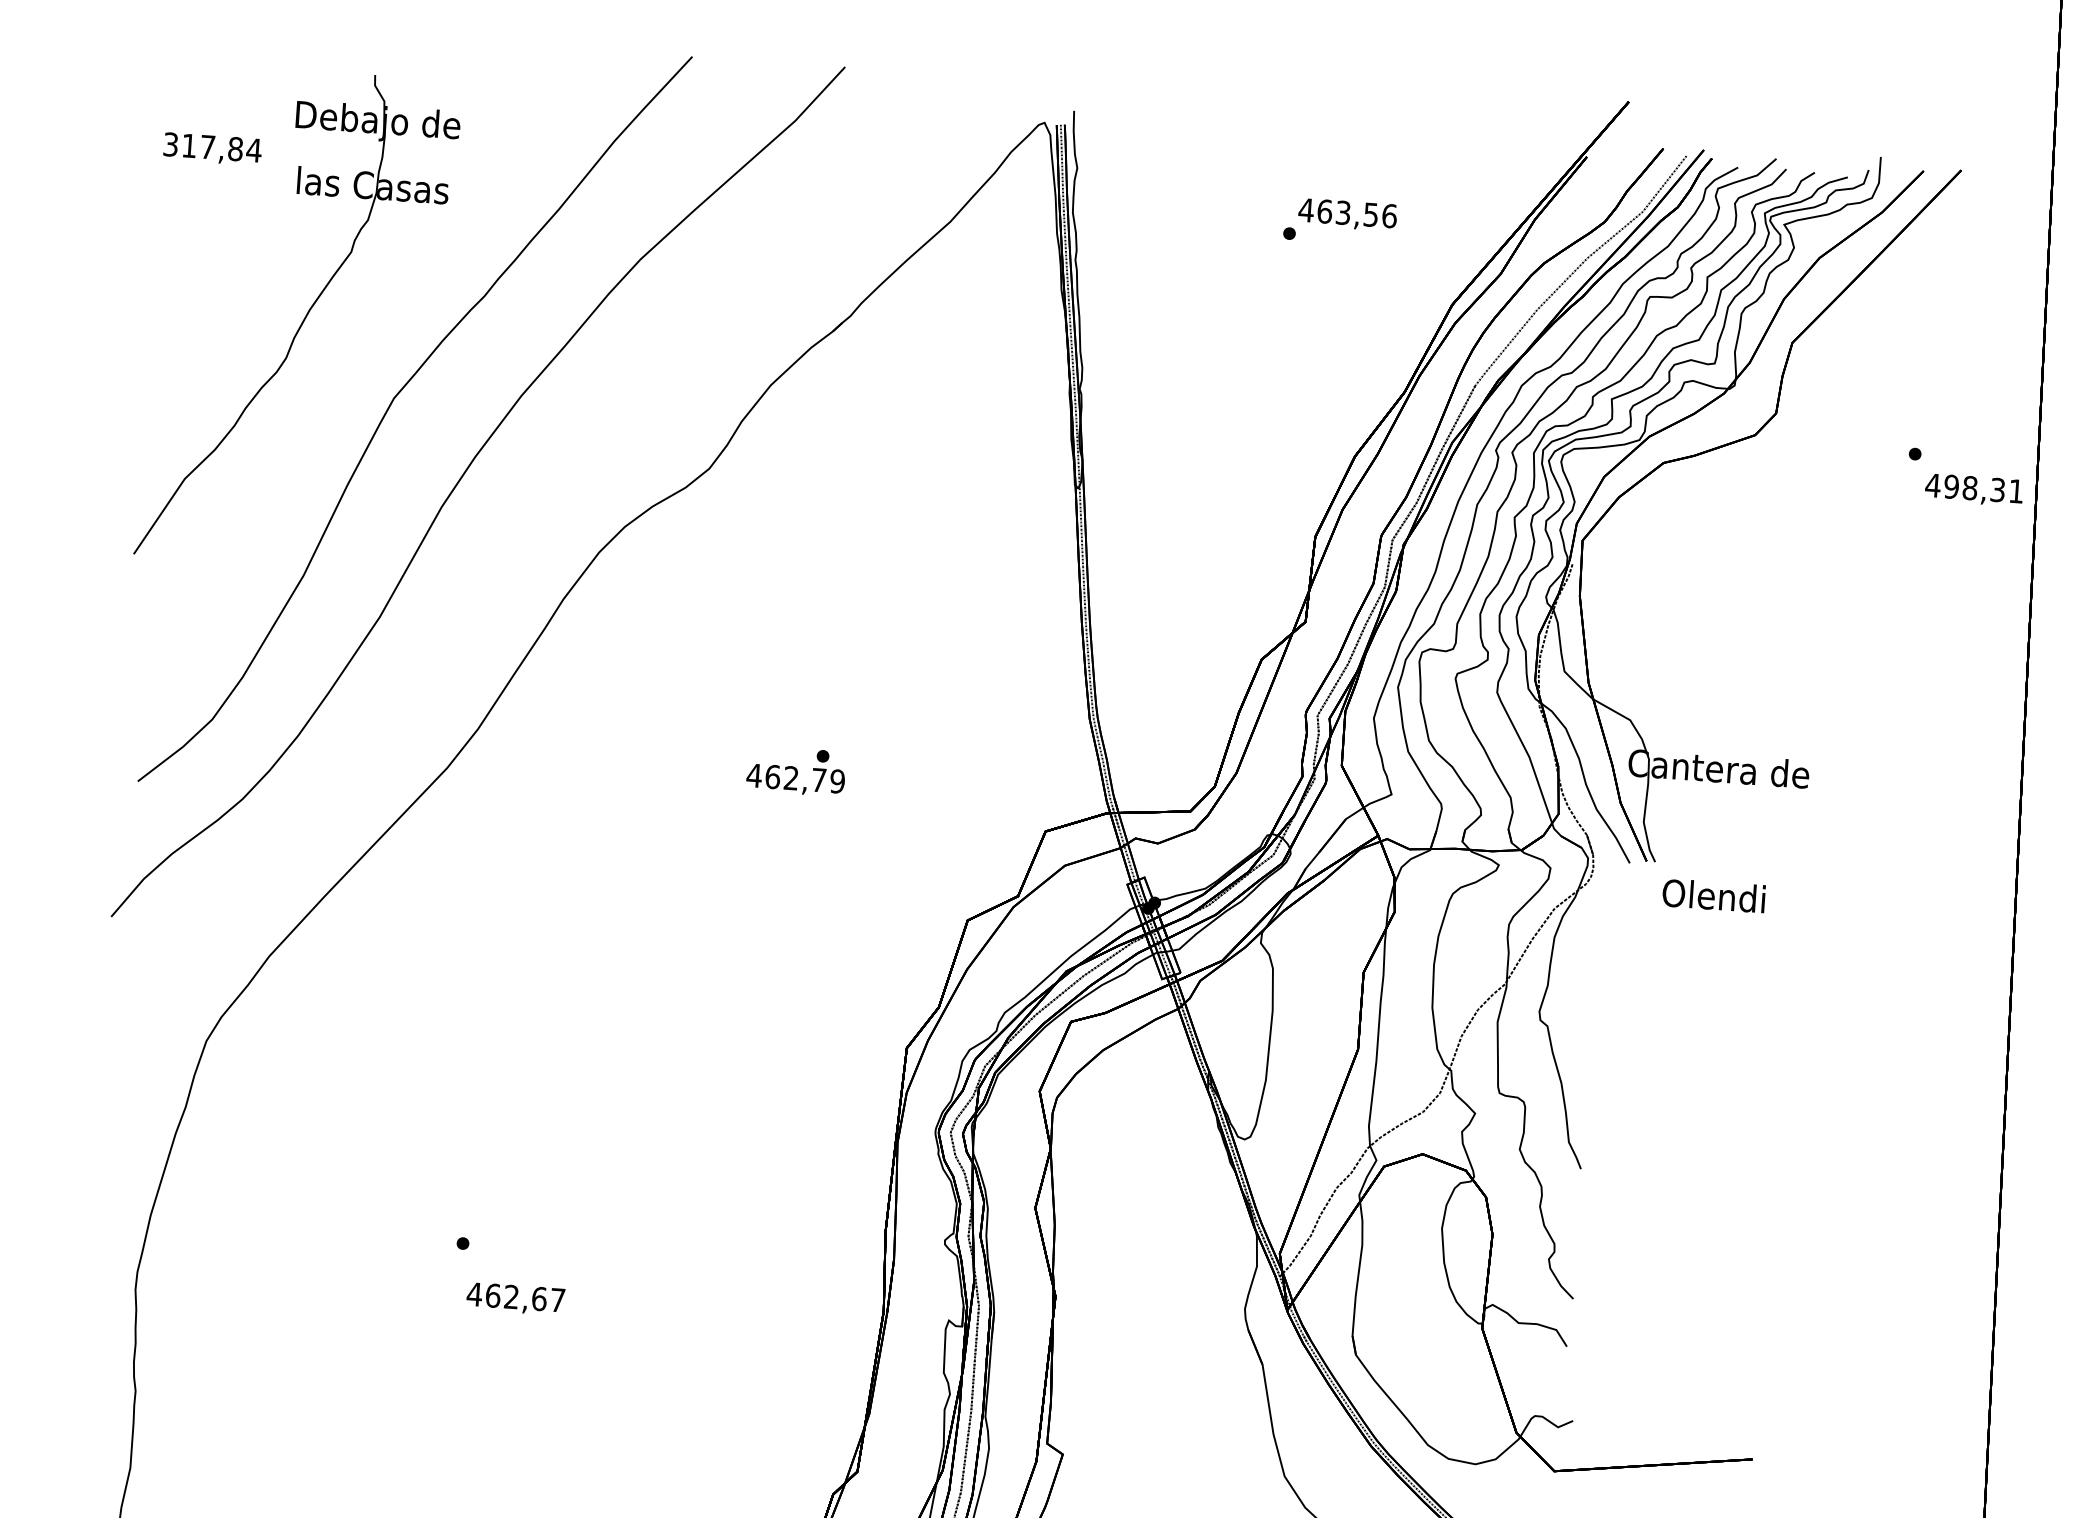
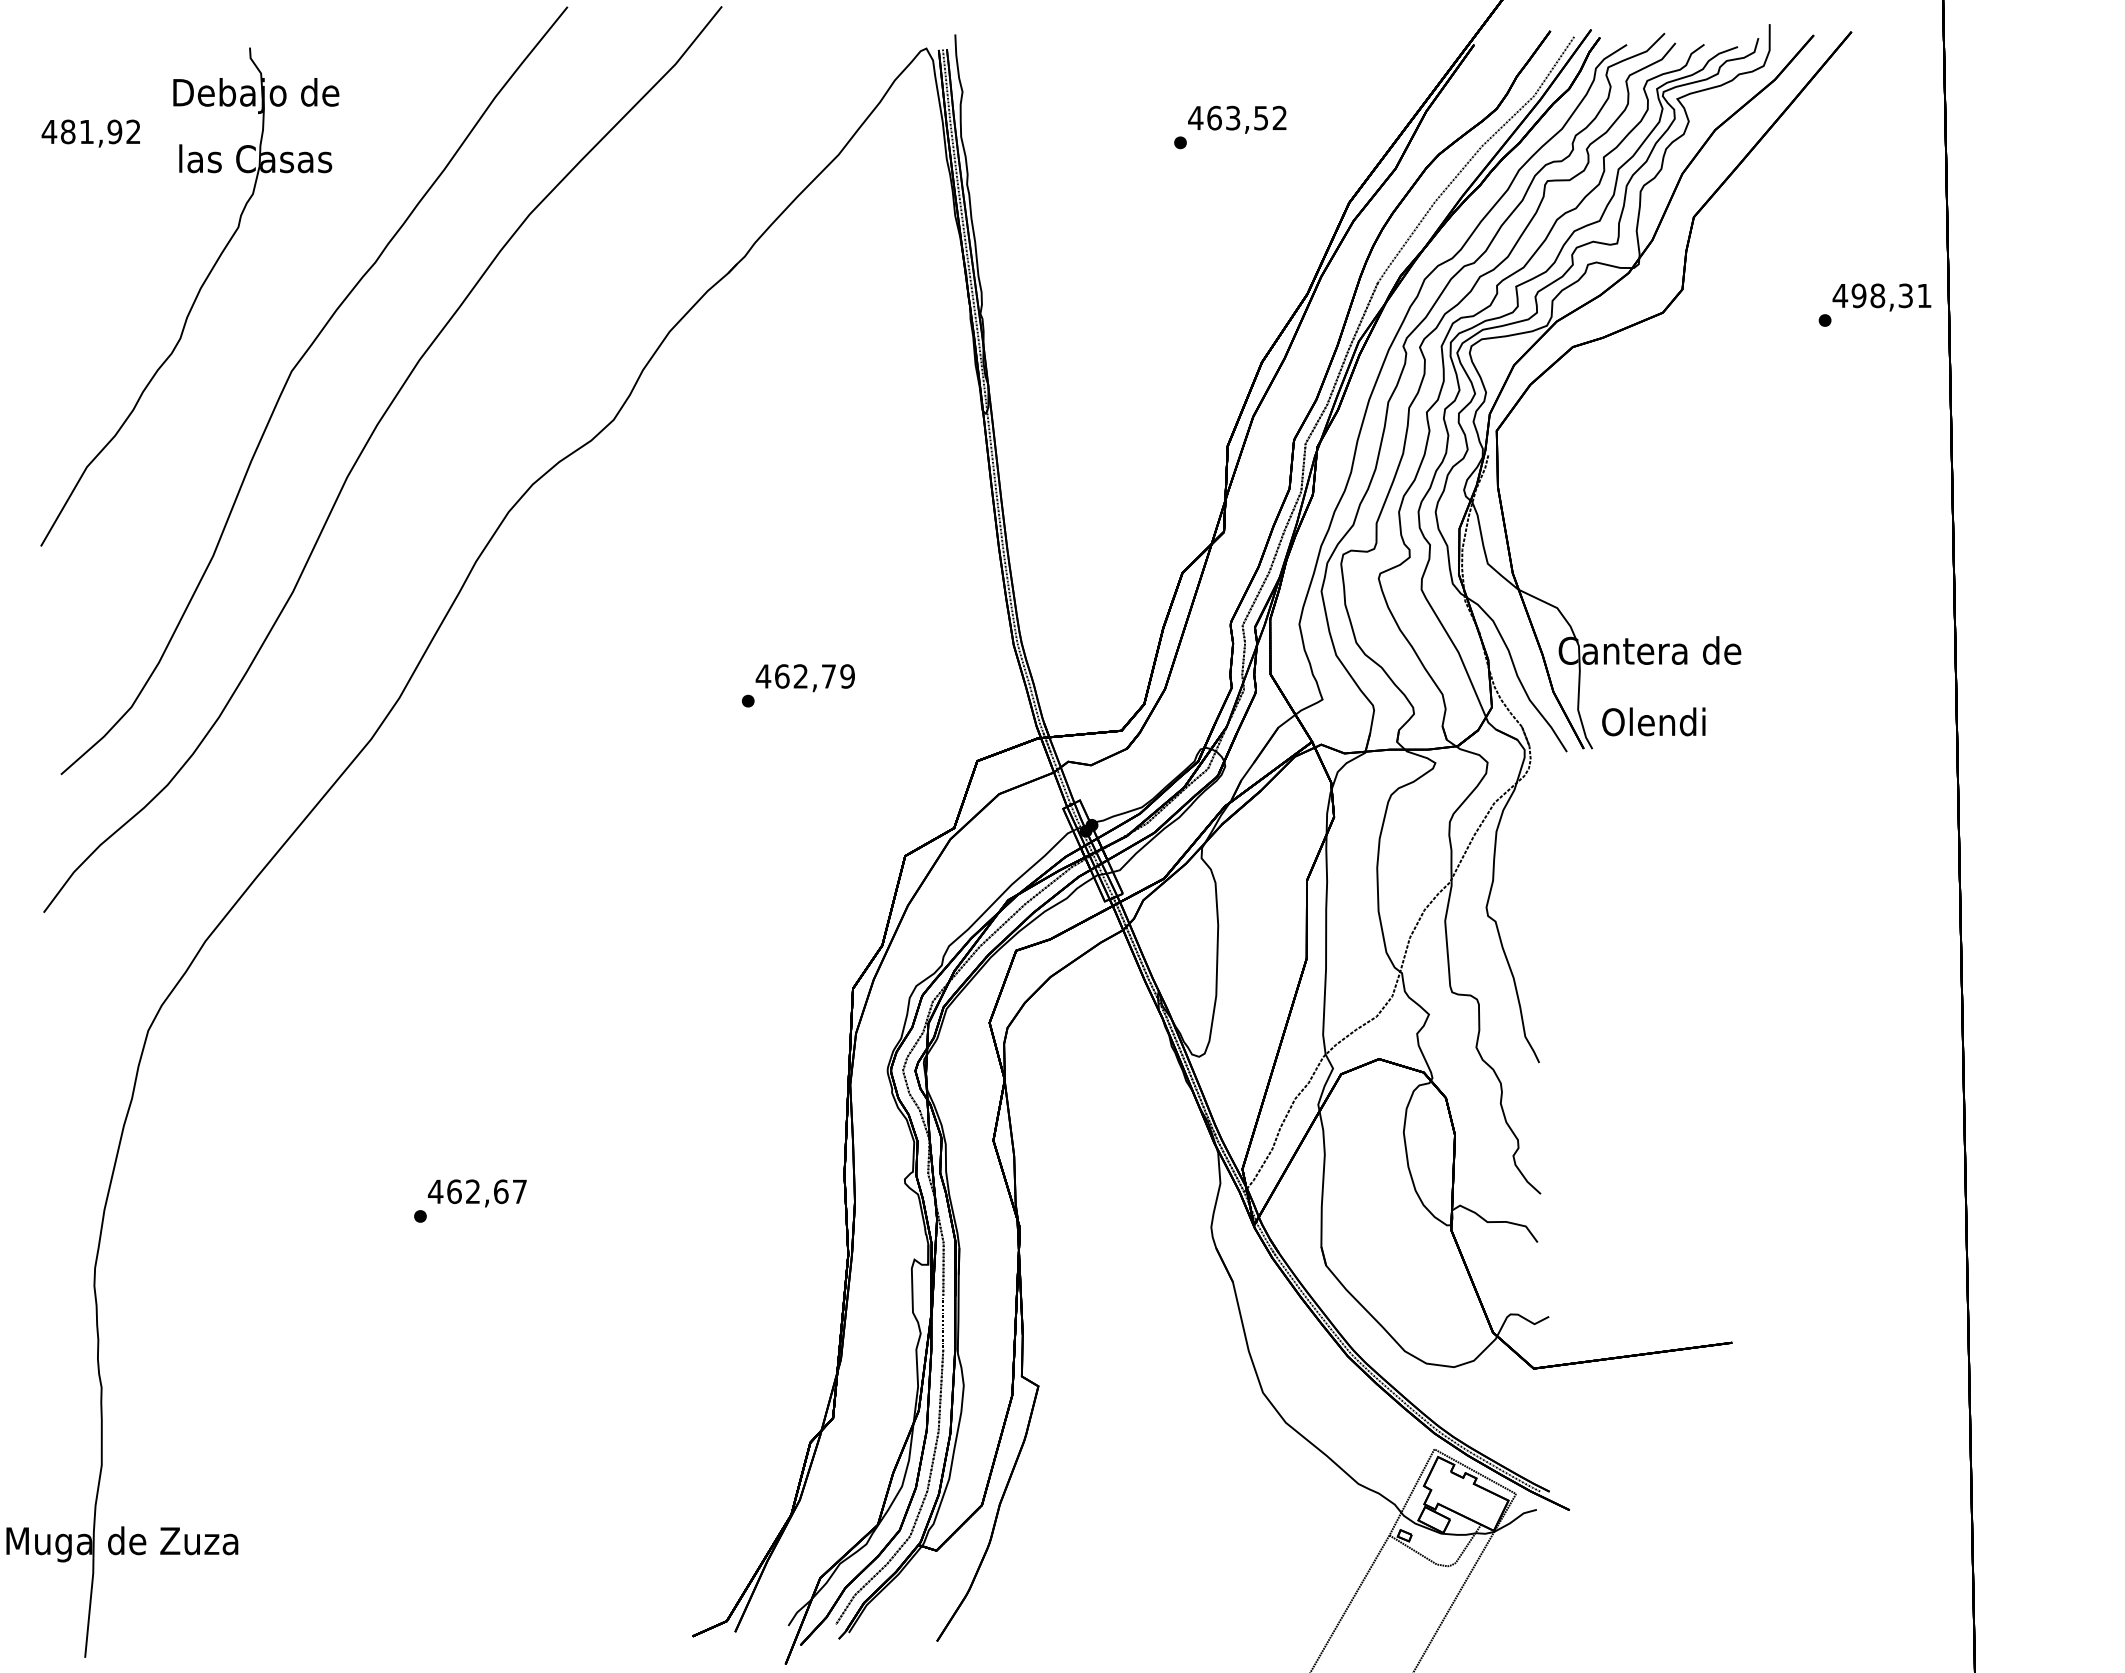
text: (212, 147) -> (91, 131), 317,84 -> 481,92
text: (1389, 215) -> (1279, 117), 463,56 -> 463,52
text: (1973, 490) -> (1881, 297), moved
text: (794, 780) -> (804, 678), moved
text: (1713, 895) -> (1653, 721), moved
text: (515, 1299) -> (477, 1193), moved

